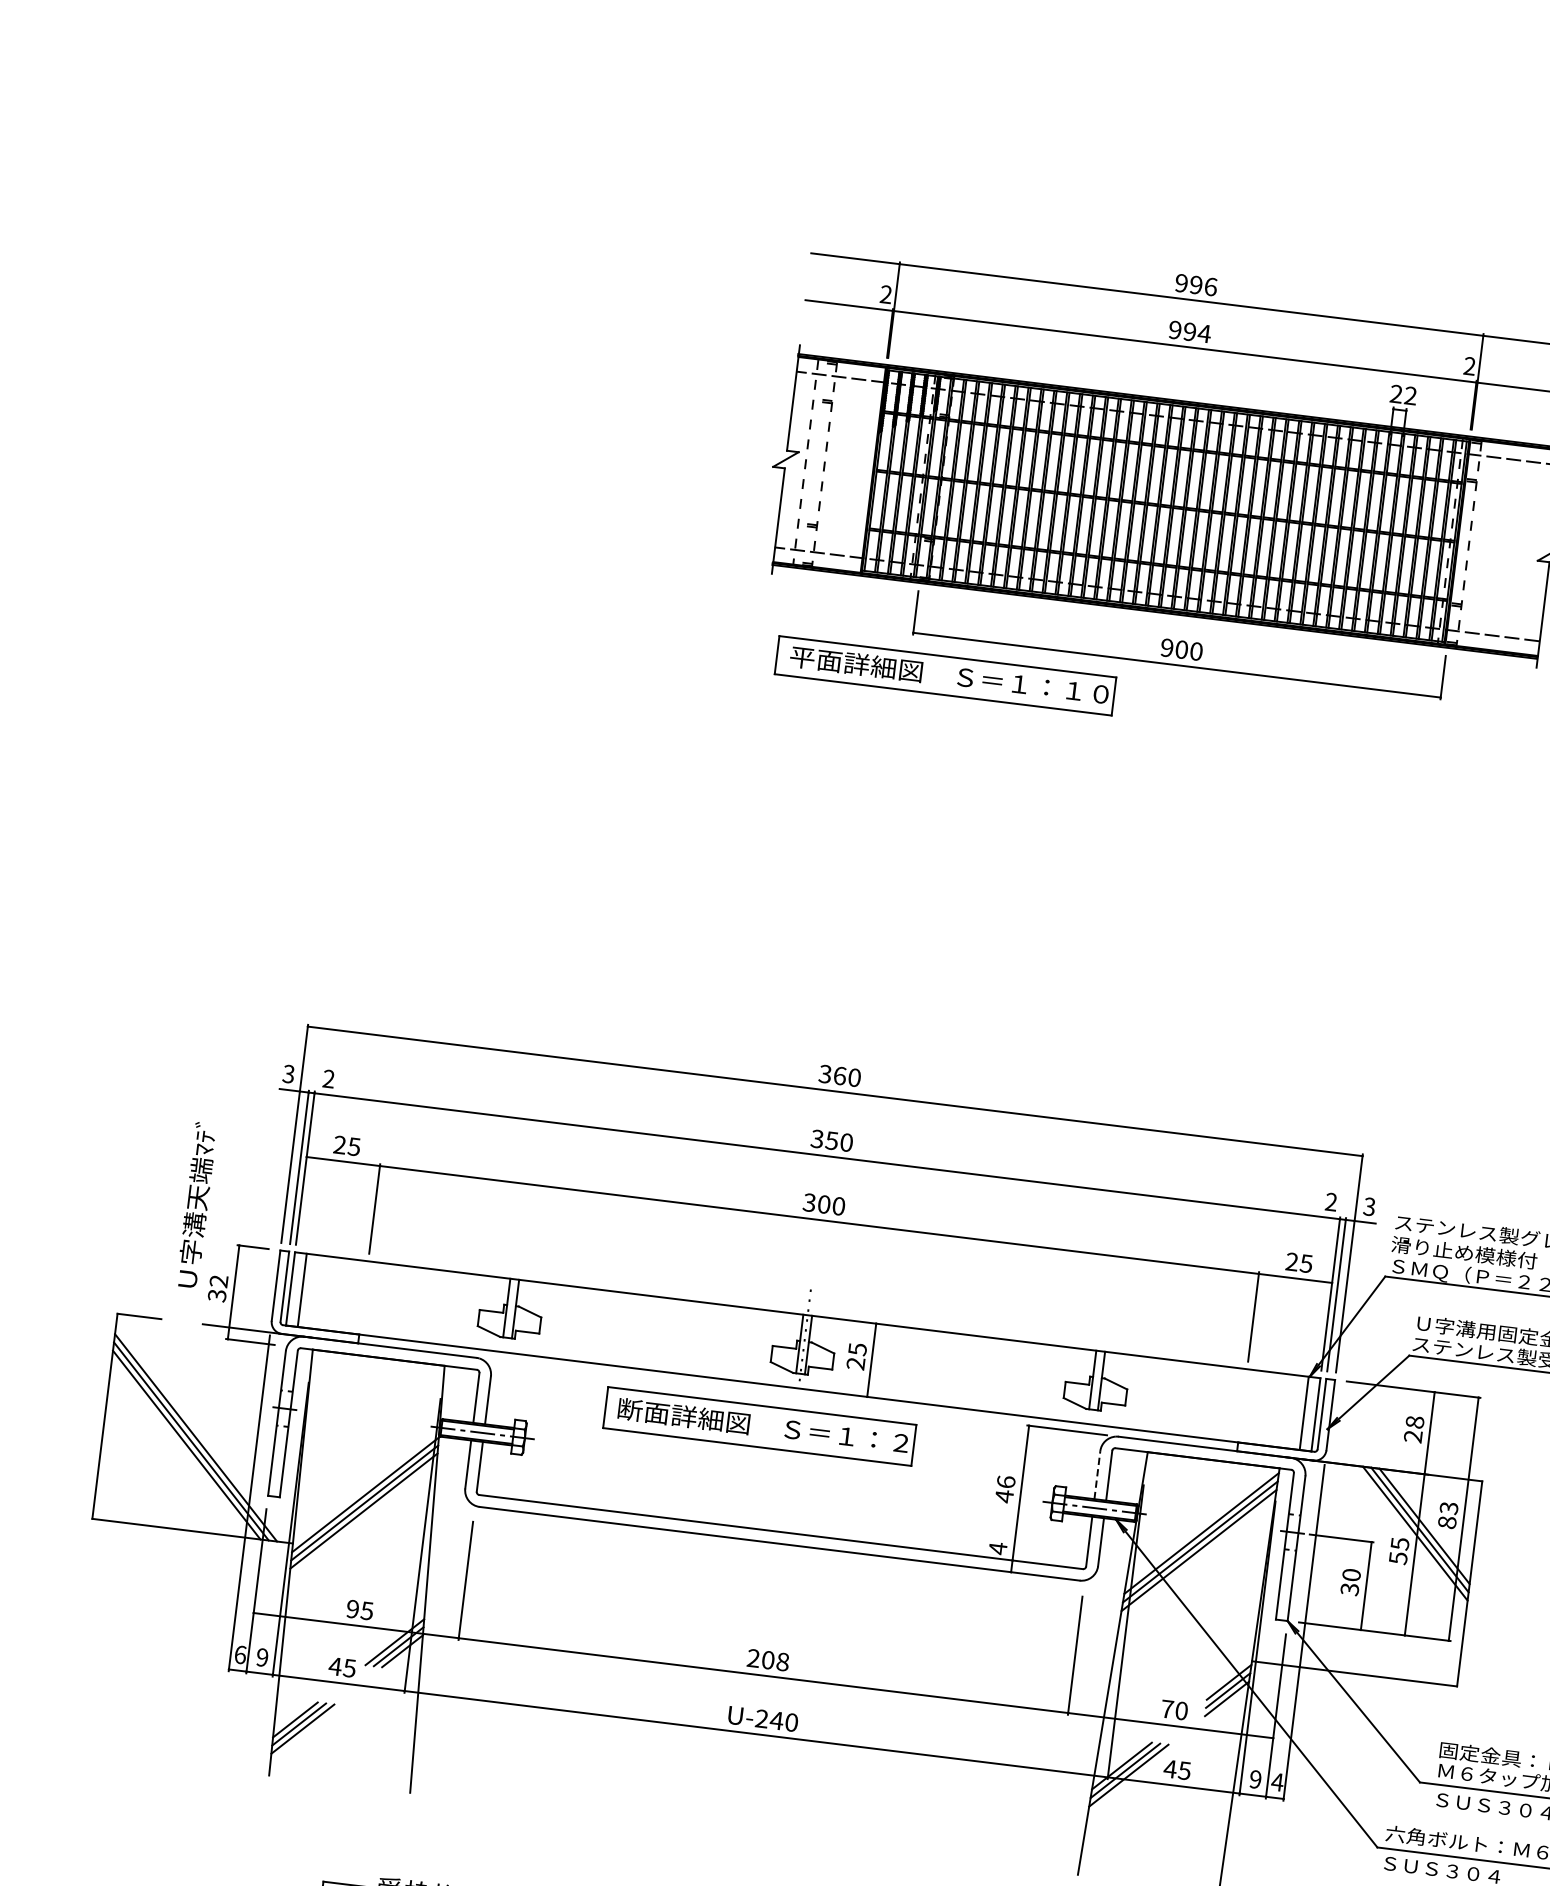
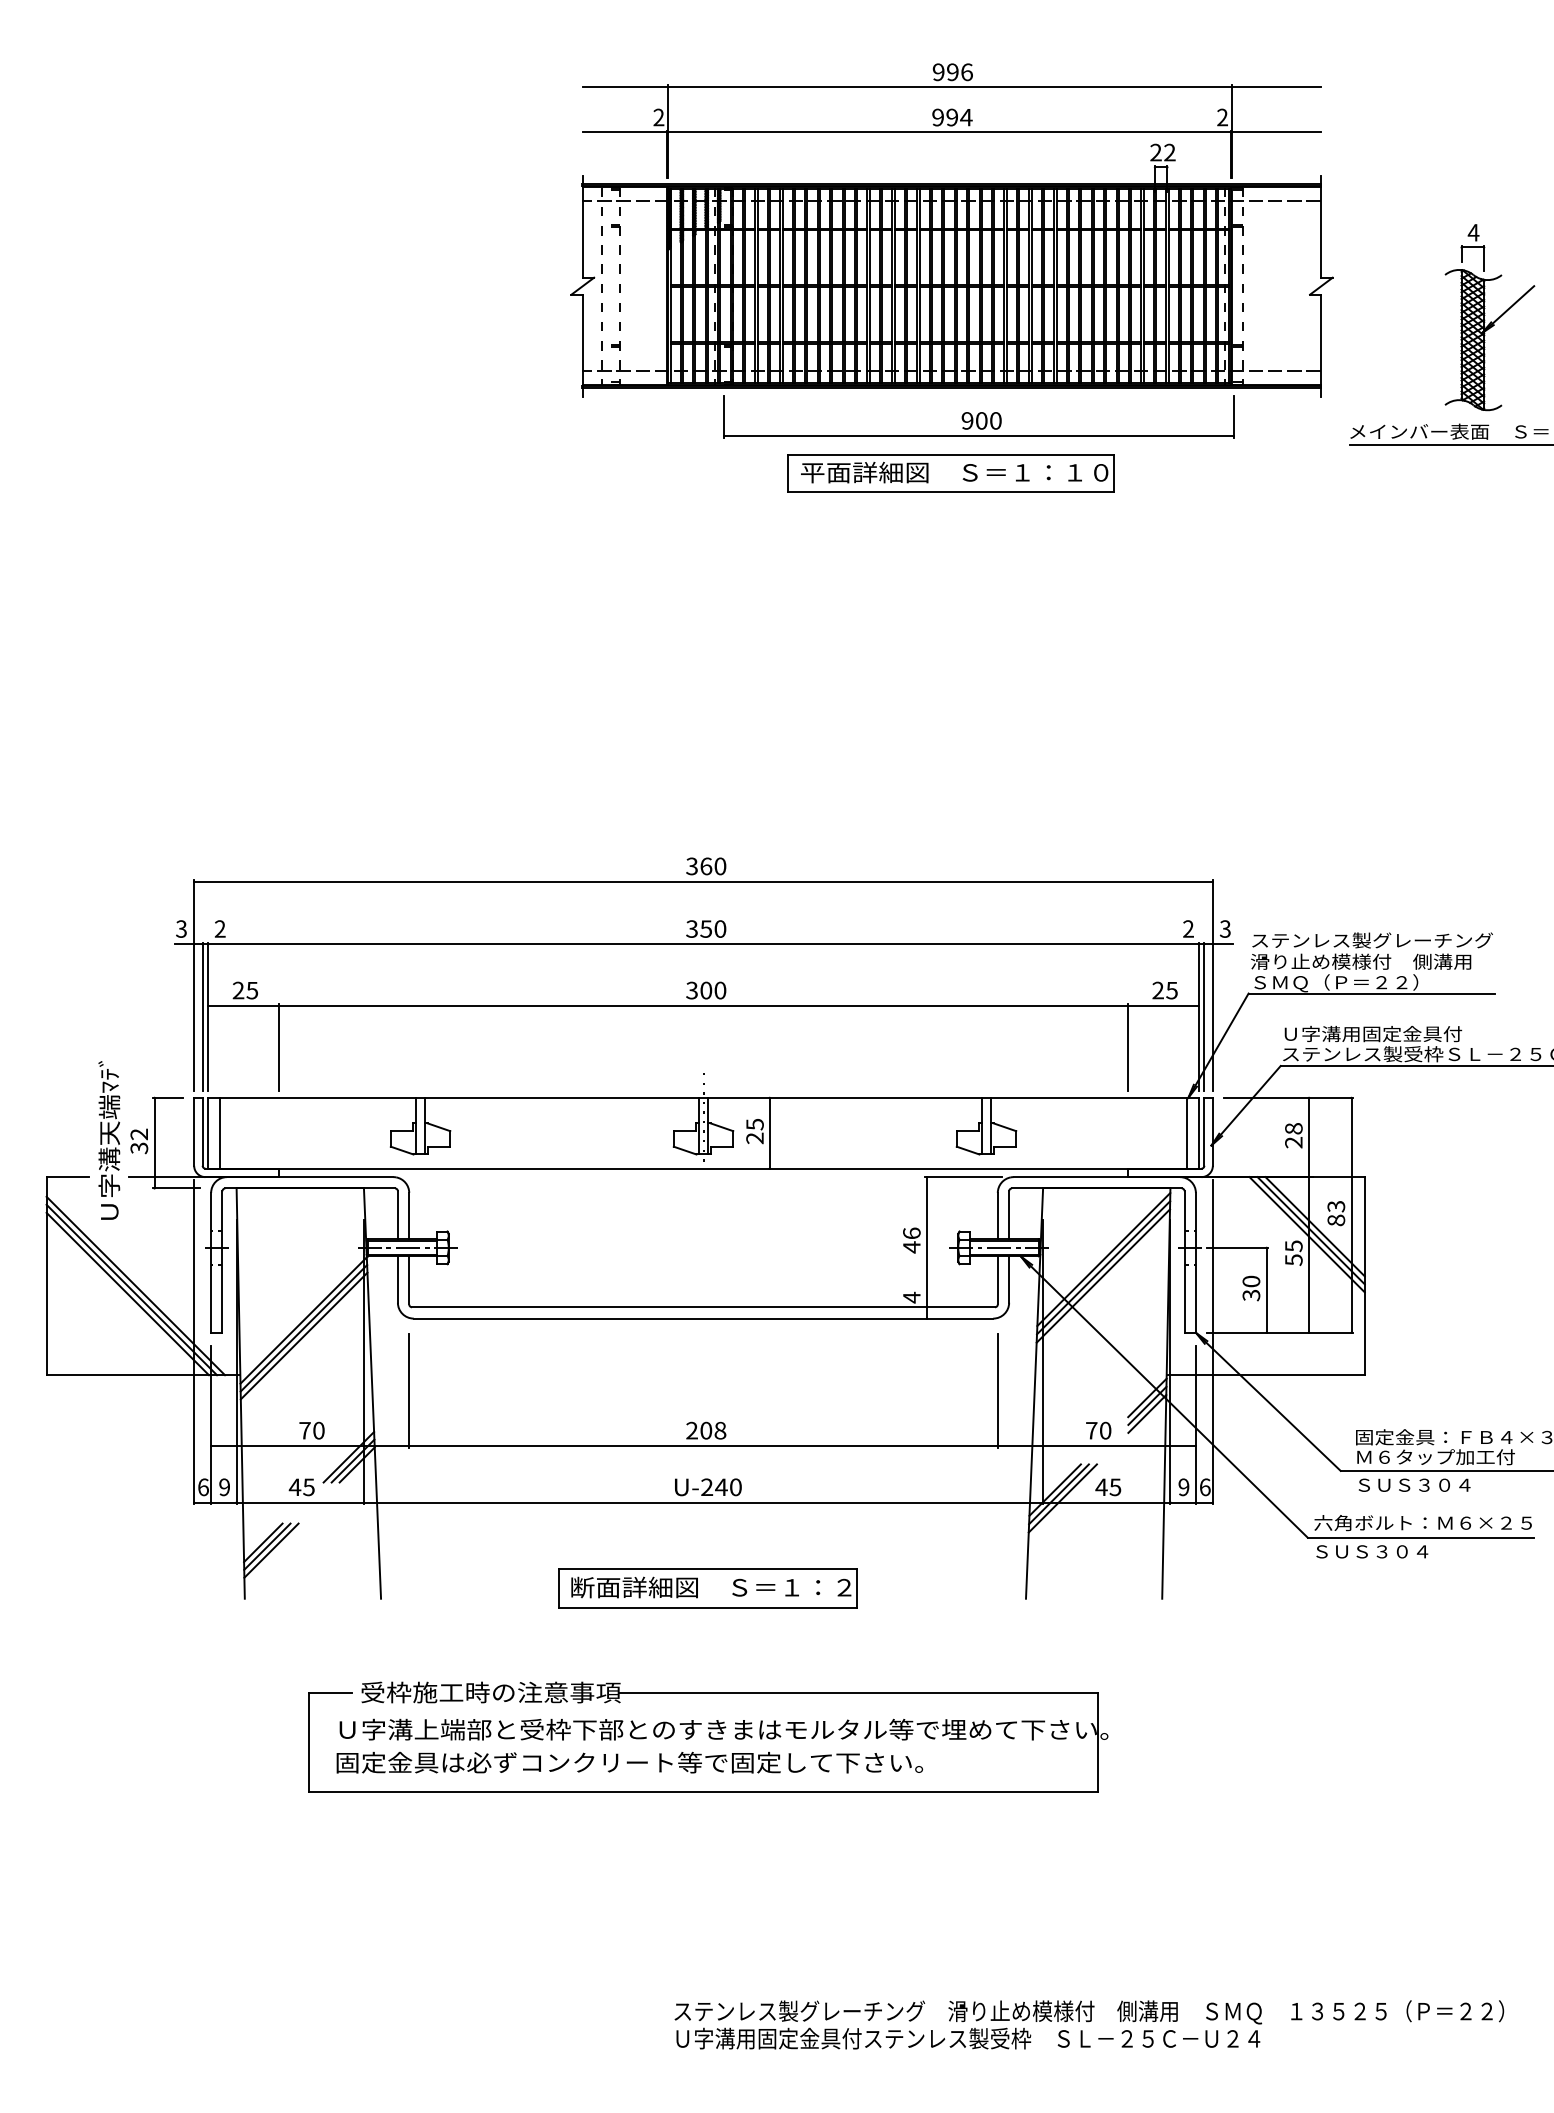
part: (945, 675) -> (950, 473), moved
text: (196, 1205) -> (109, 1140), moved
part: (759, 1426) -> (707, 1588), moved
line: (1097, 1474) -> (997, 1215), dashed -> solid
text: (359, 1609) -> (311, 1430), 95 -> 70
text: (1276, 1782) -> (1204, 1487), 4 -> 6

